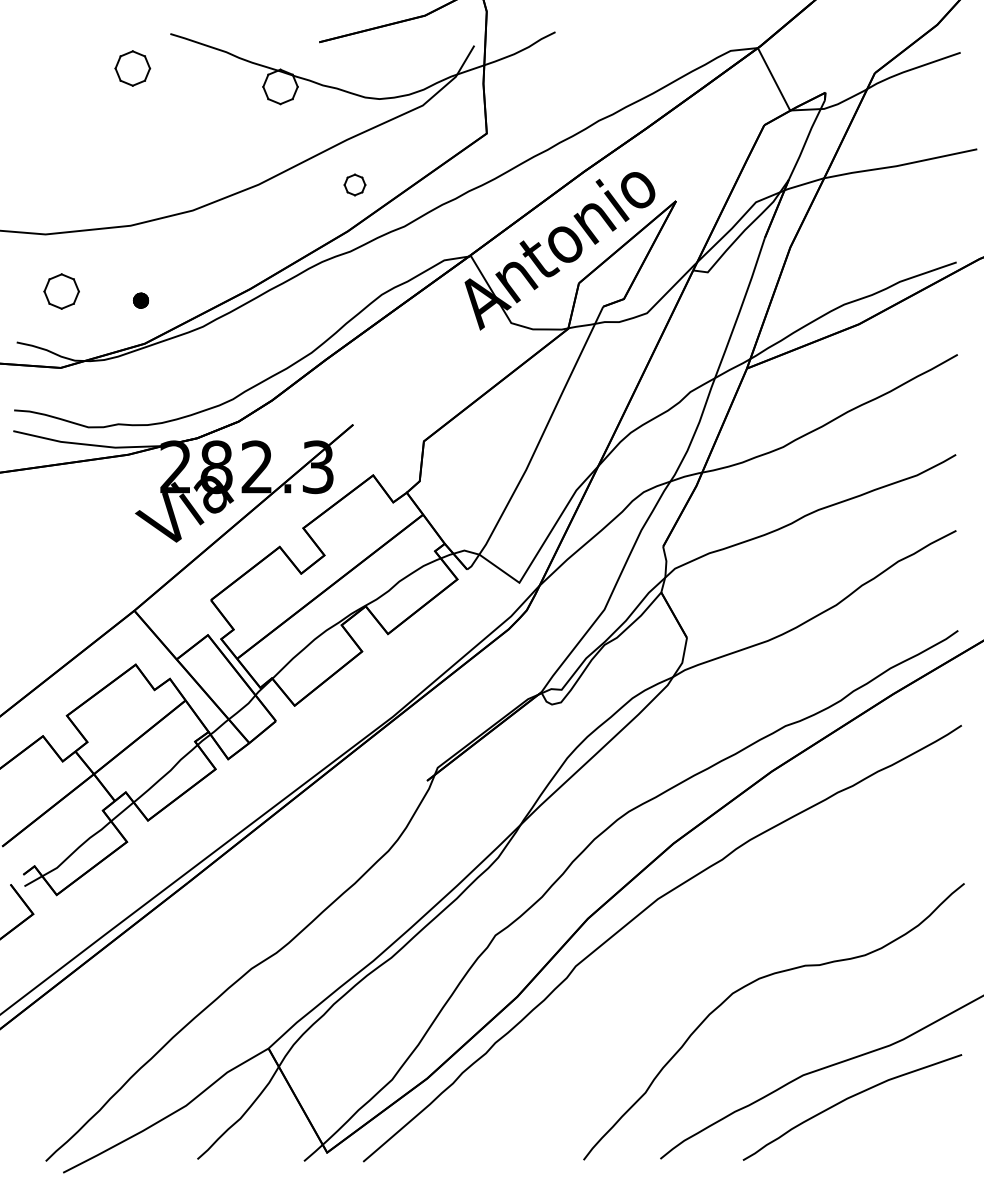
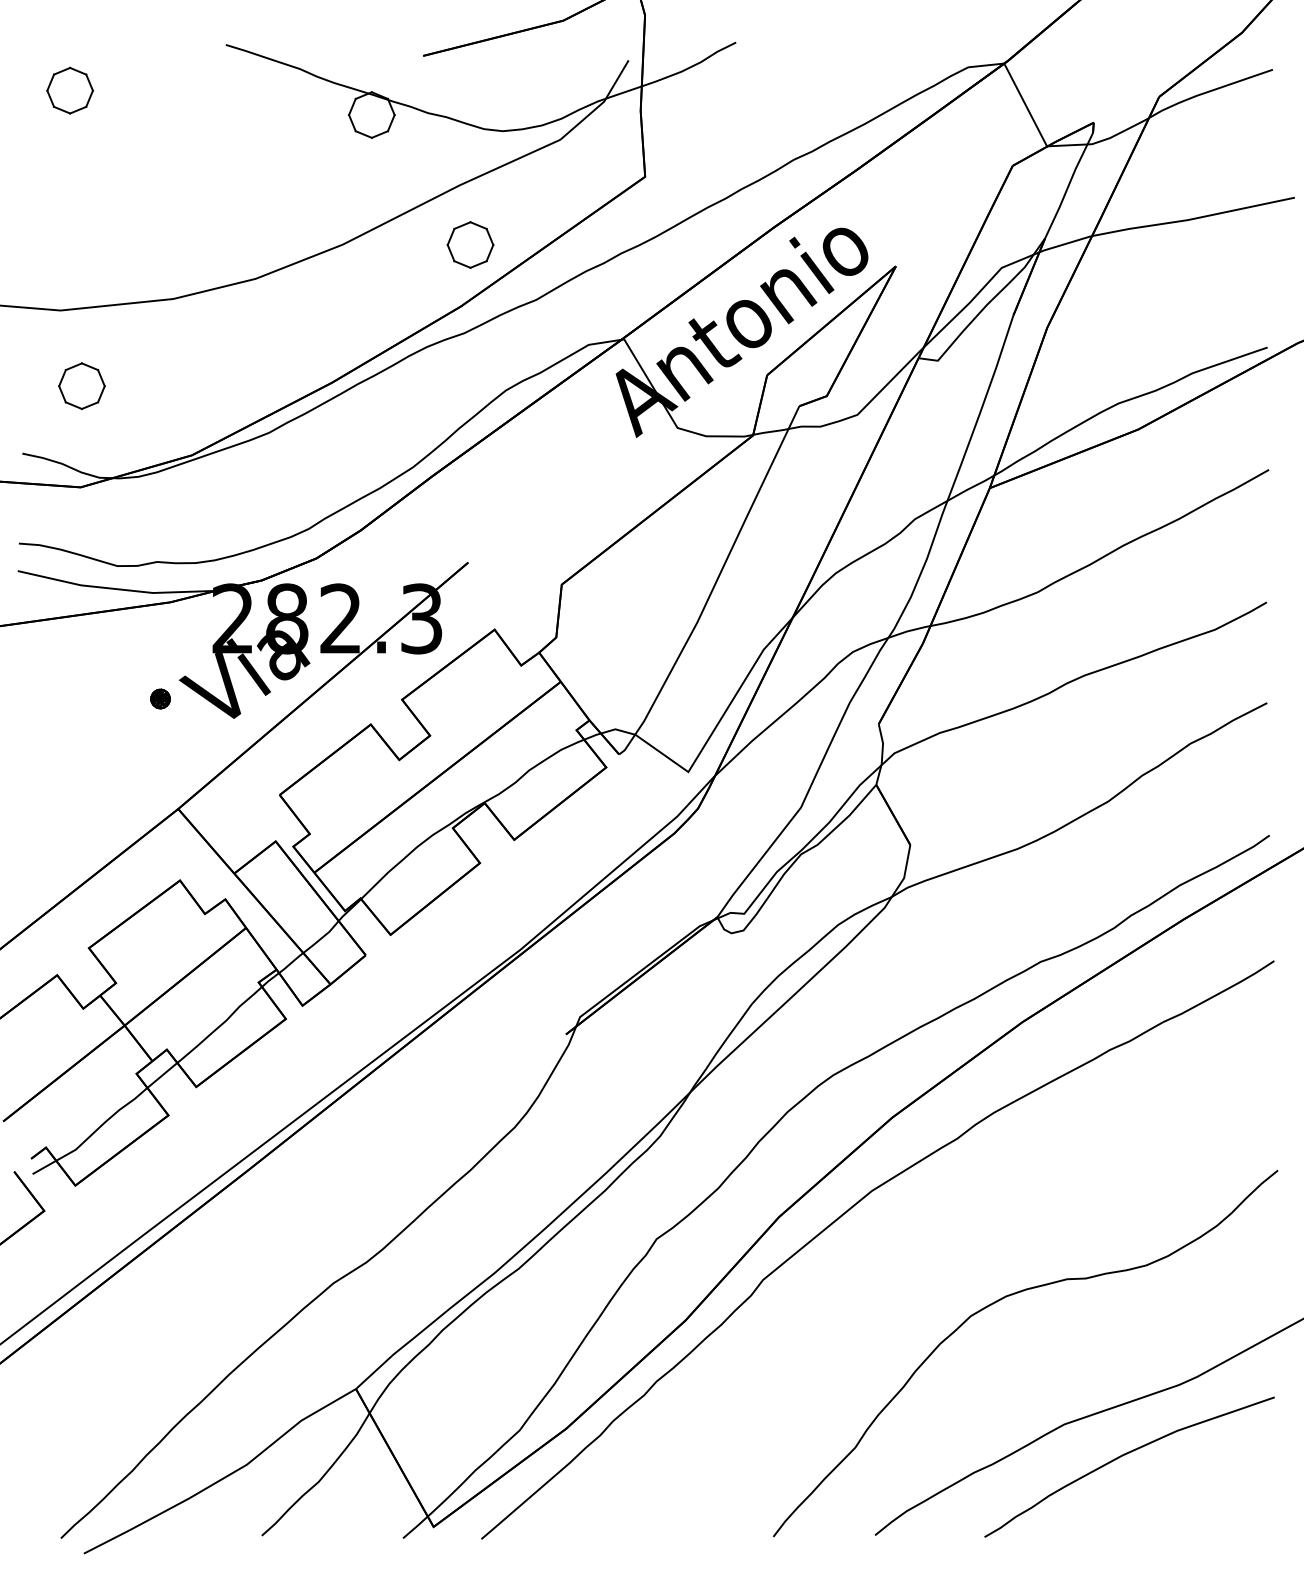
part: (132, 68) -> (69, 90), moved
part: (354, 184) -> (469, 244), size x1.67
part: (140, 300) -> (159, 698), moved

